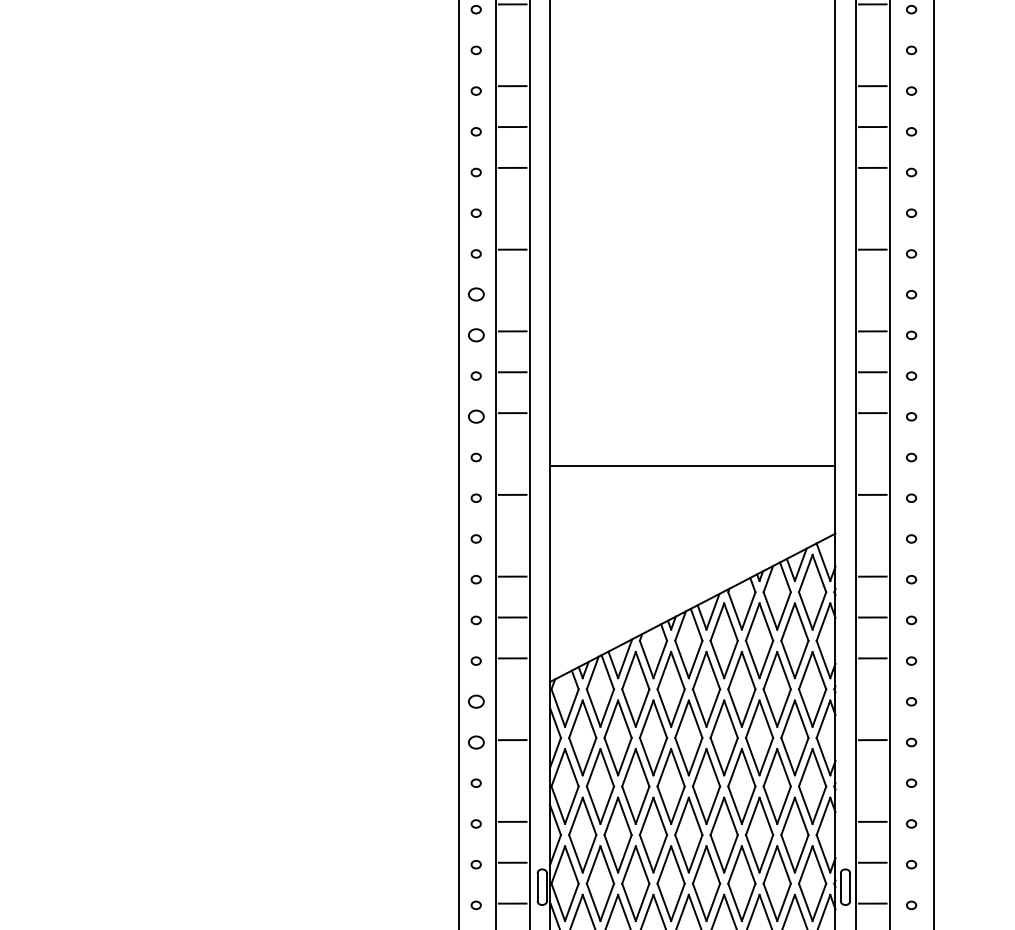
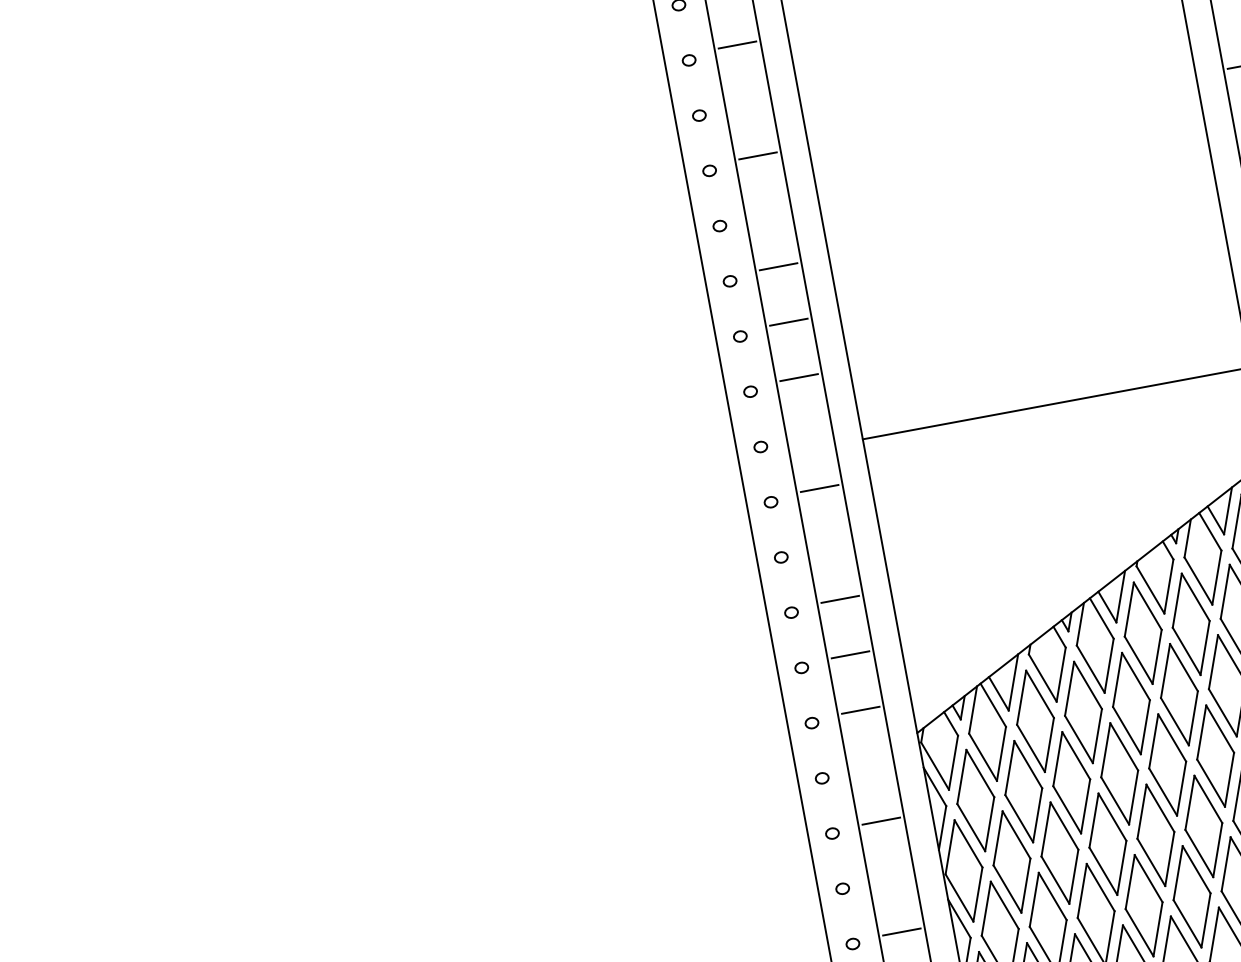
circle: (475, 294) -> (718, 226), size x0.62
circle: (475, 335) -> (729, 281), size x0.62
circle: (475, 416) -> (749, 391), size x0.62
circle: (475, 701) -> (821, 778), size x0.62
circle: (475, 742) -> (831, 833), size x0.62

